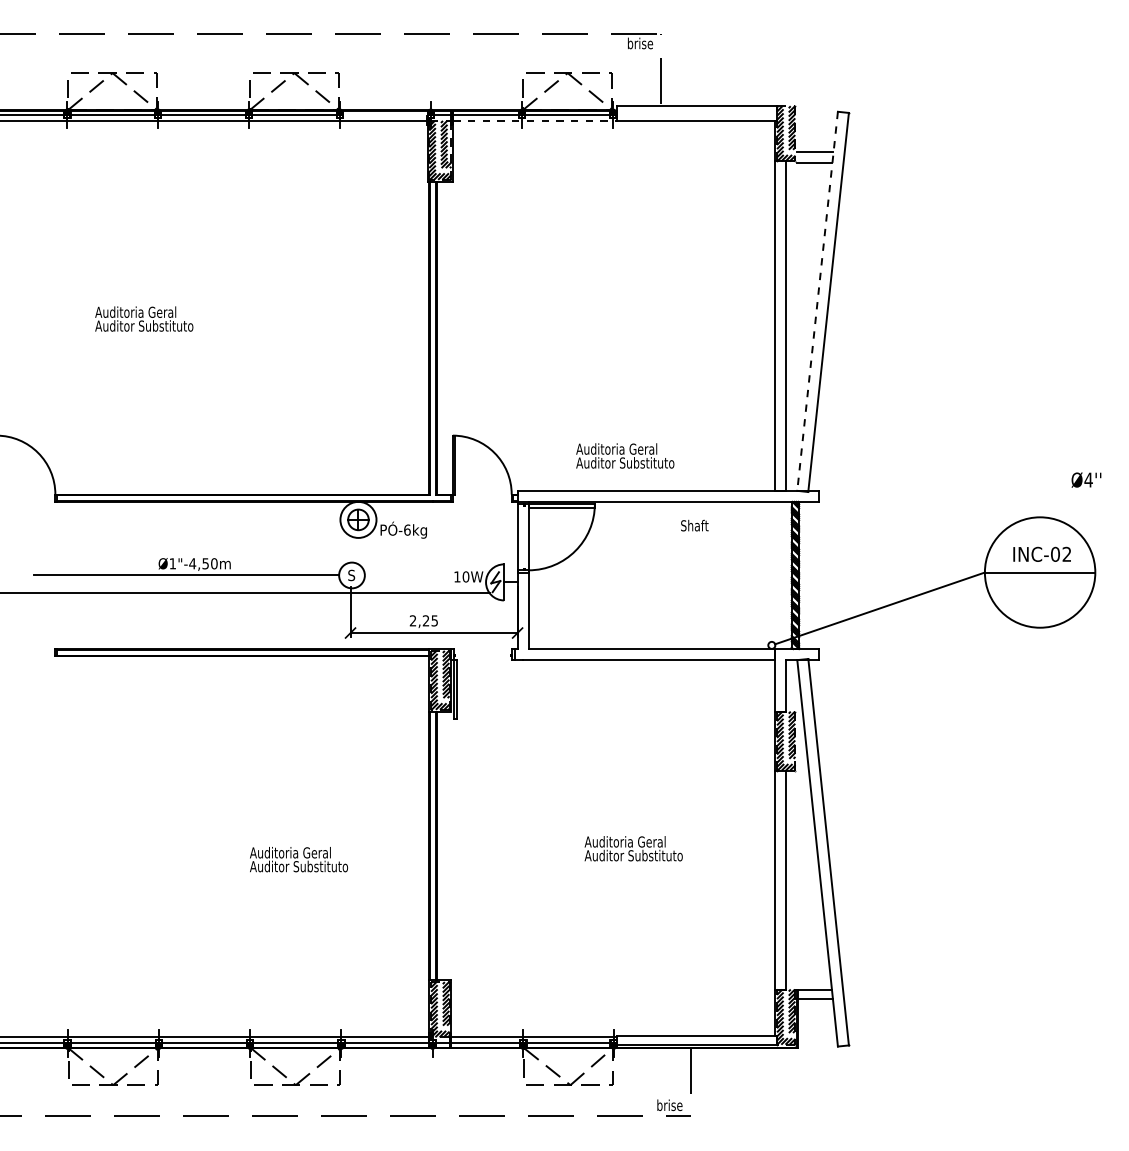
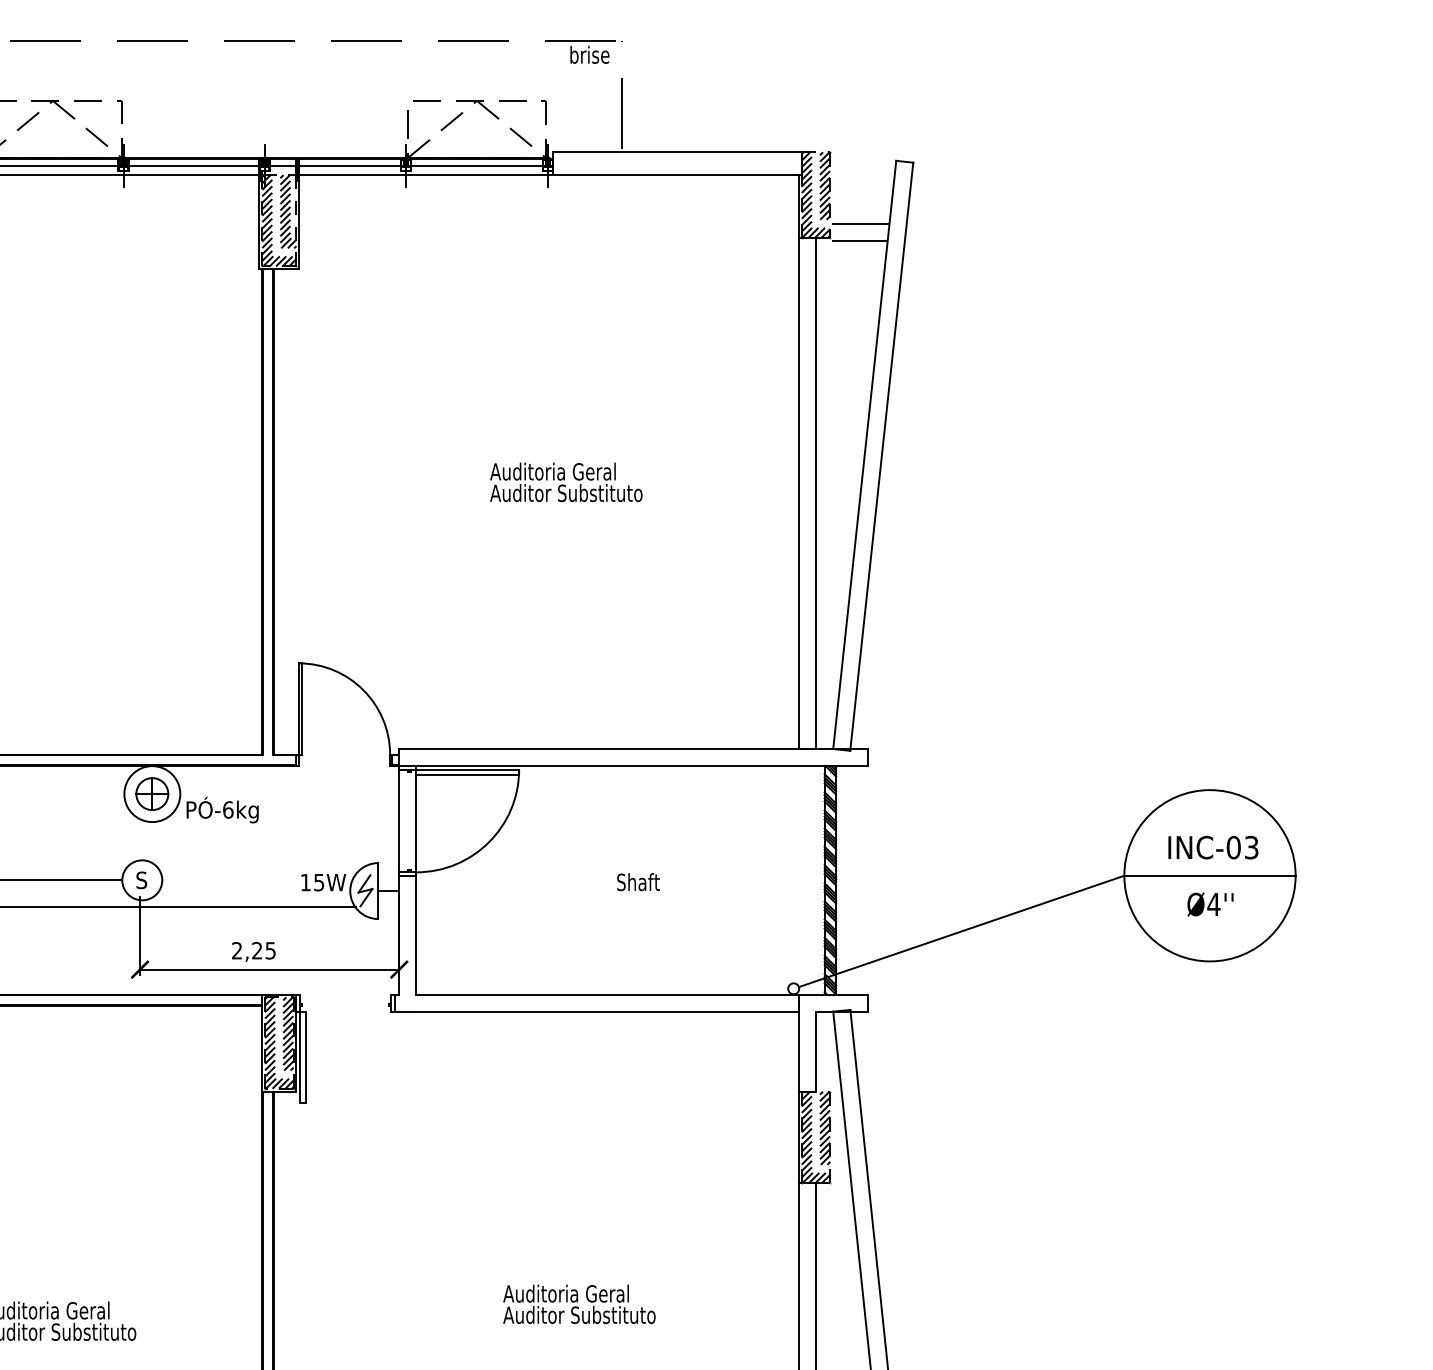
line: (385, 115) -> (194, 166), added
line: (535, 120) -> (427, 174), dashed -> solid
line: (817, 301) -> (864, 455), dashed -> solid
text: (625, 455) -> (566, 481), moved
text: (1086, 479) -> (1210, 903), moved
text: (694, 525) -> (638, 881), moved
text: (1066, 554) -> (1250, 847), INC-02 -> INC-03
text: (465, 576) -> (318, 881), 10W -> 15W

